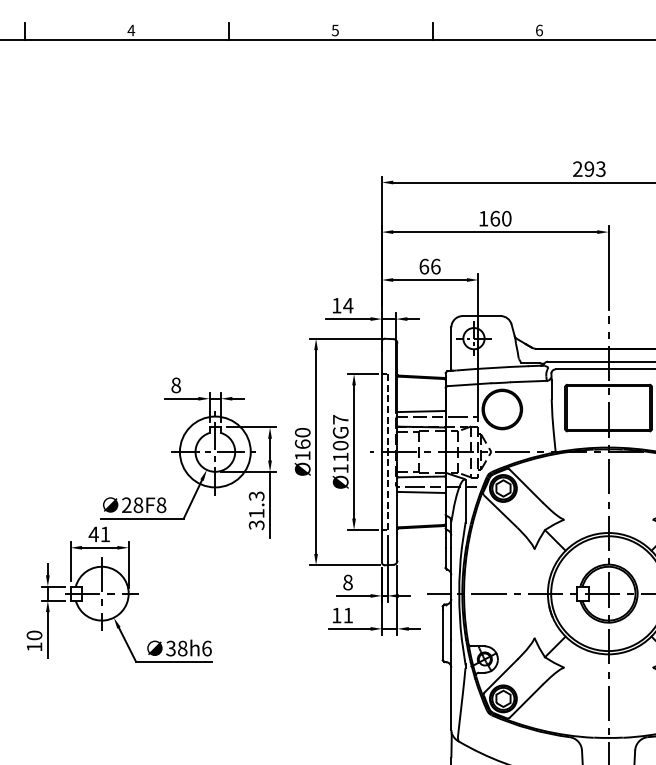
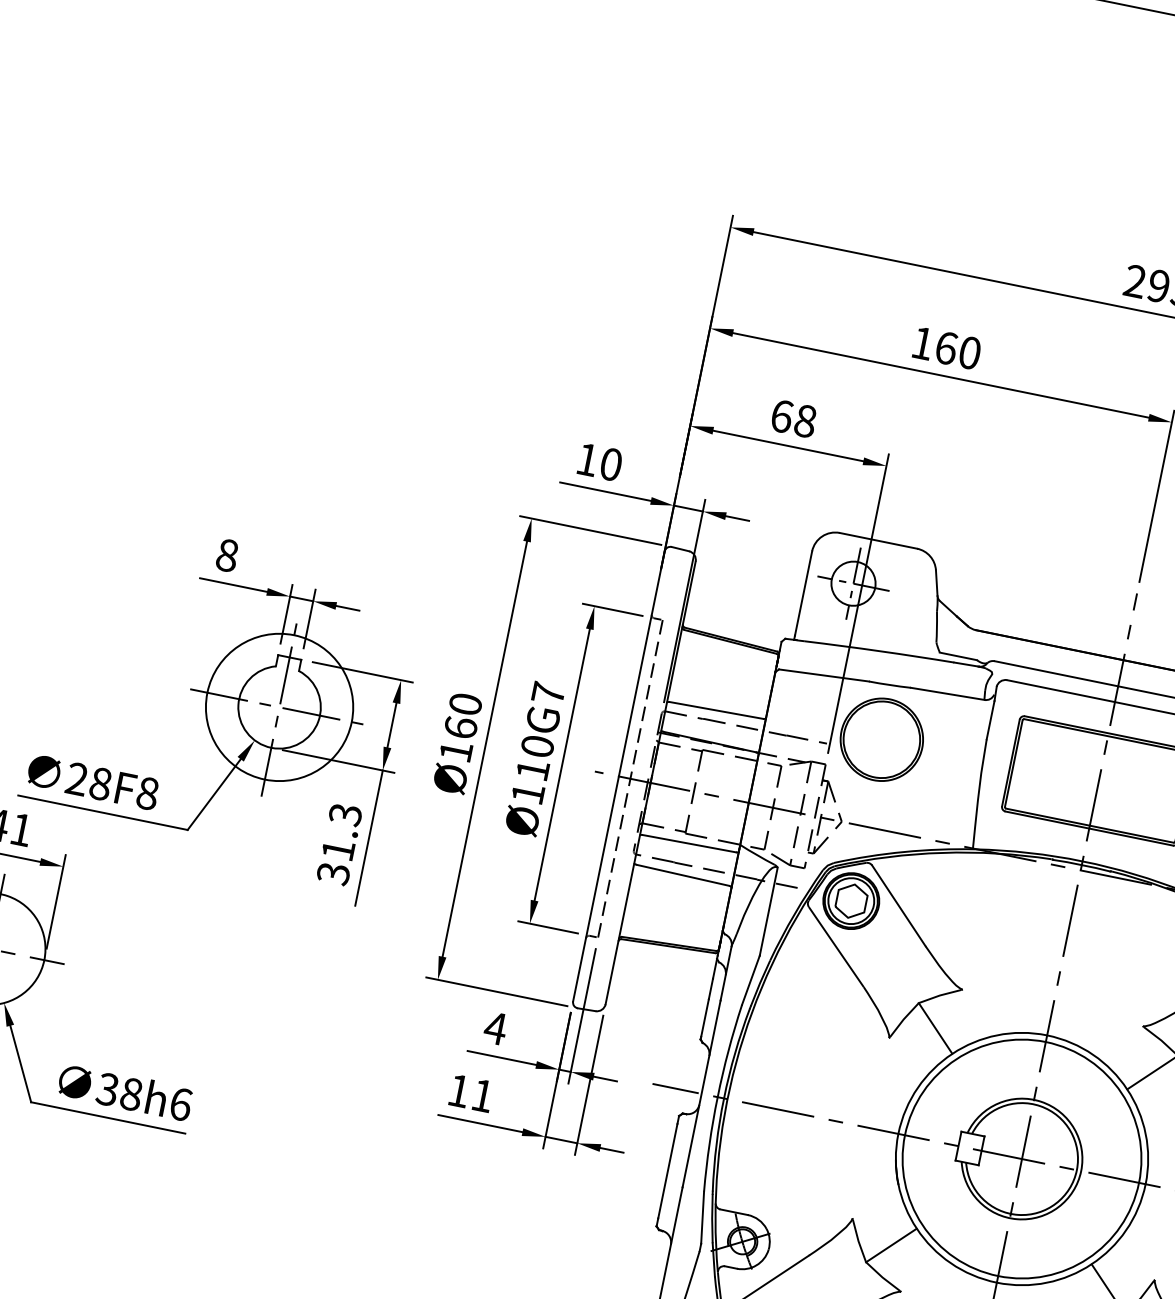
text: (435, 266) -> (804, 420), 66 -> 68
text: (348, 305) -> (611, 464), 14 -> 10
text: (347, 582) -> (494, 1028), 8 -> 4

